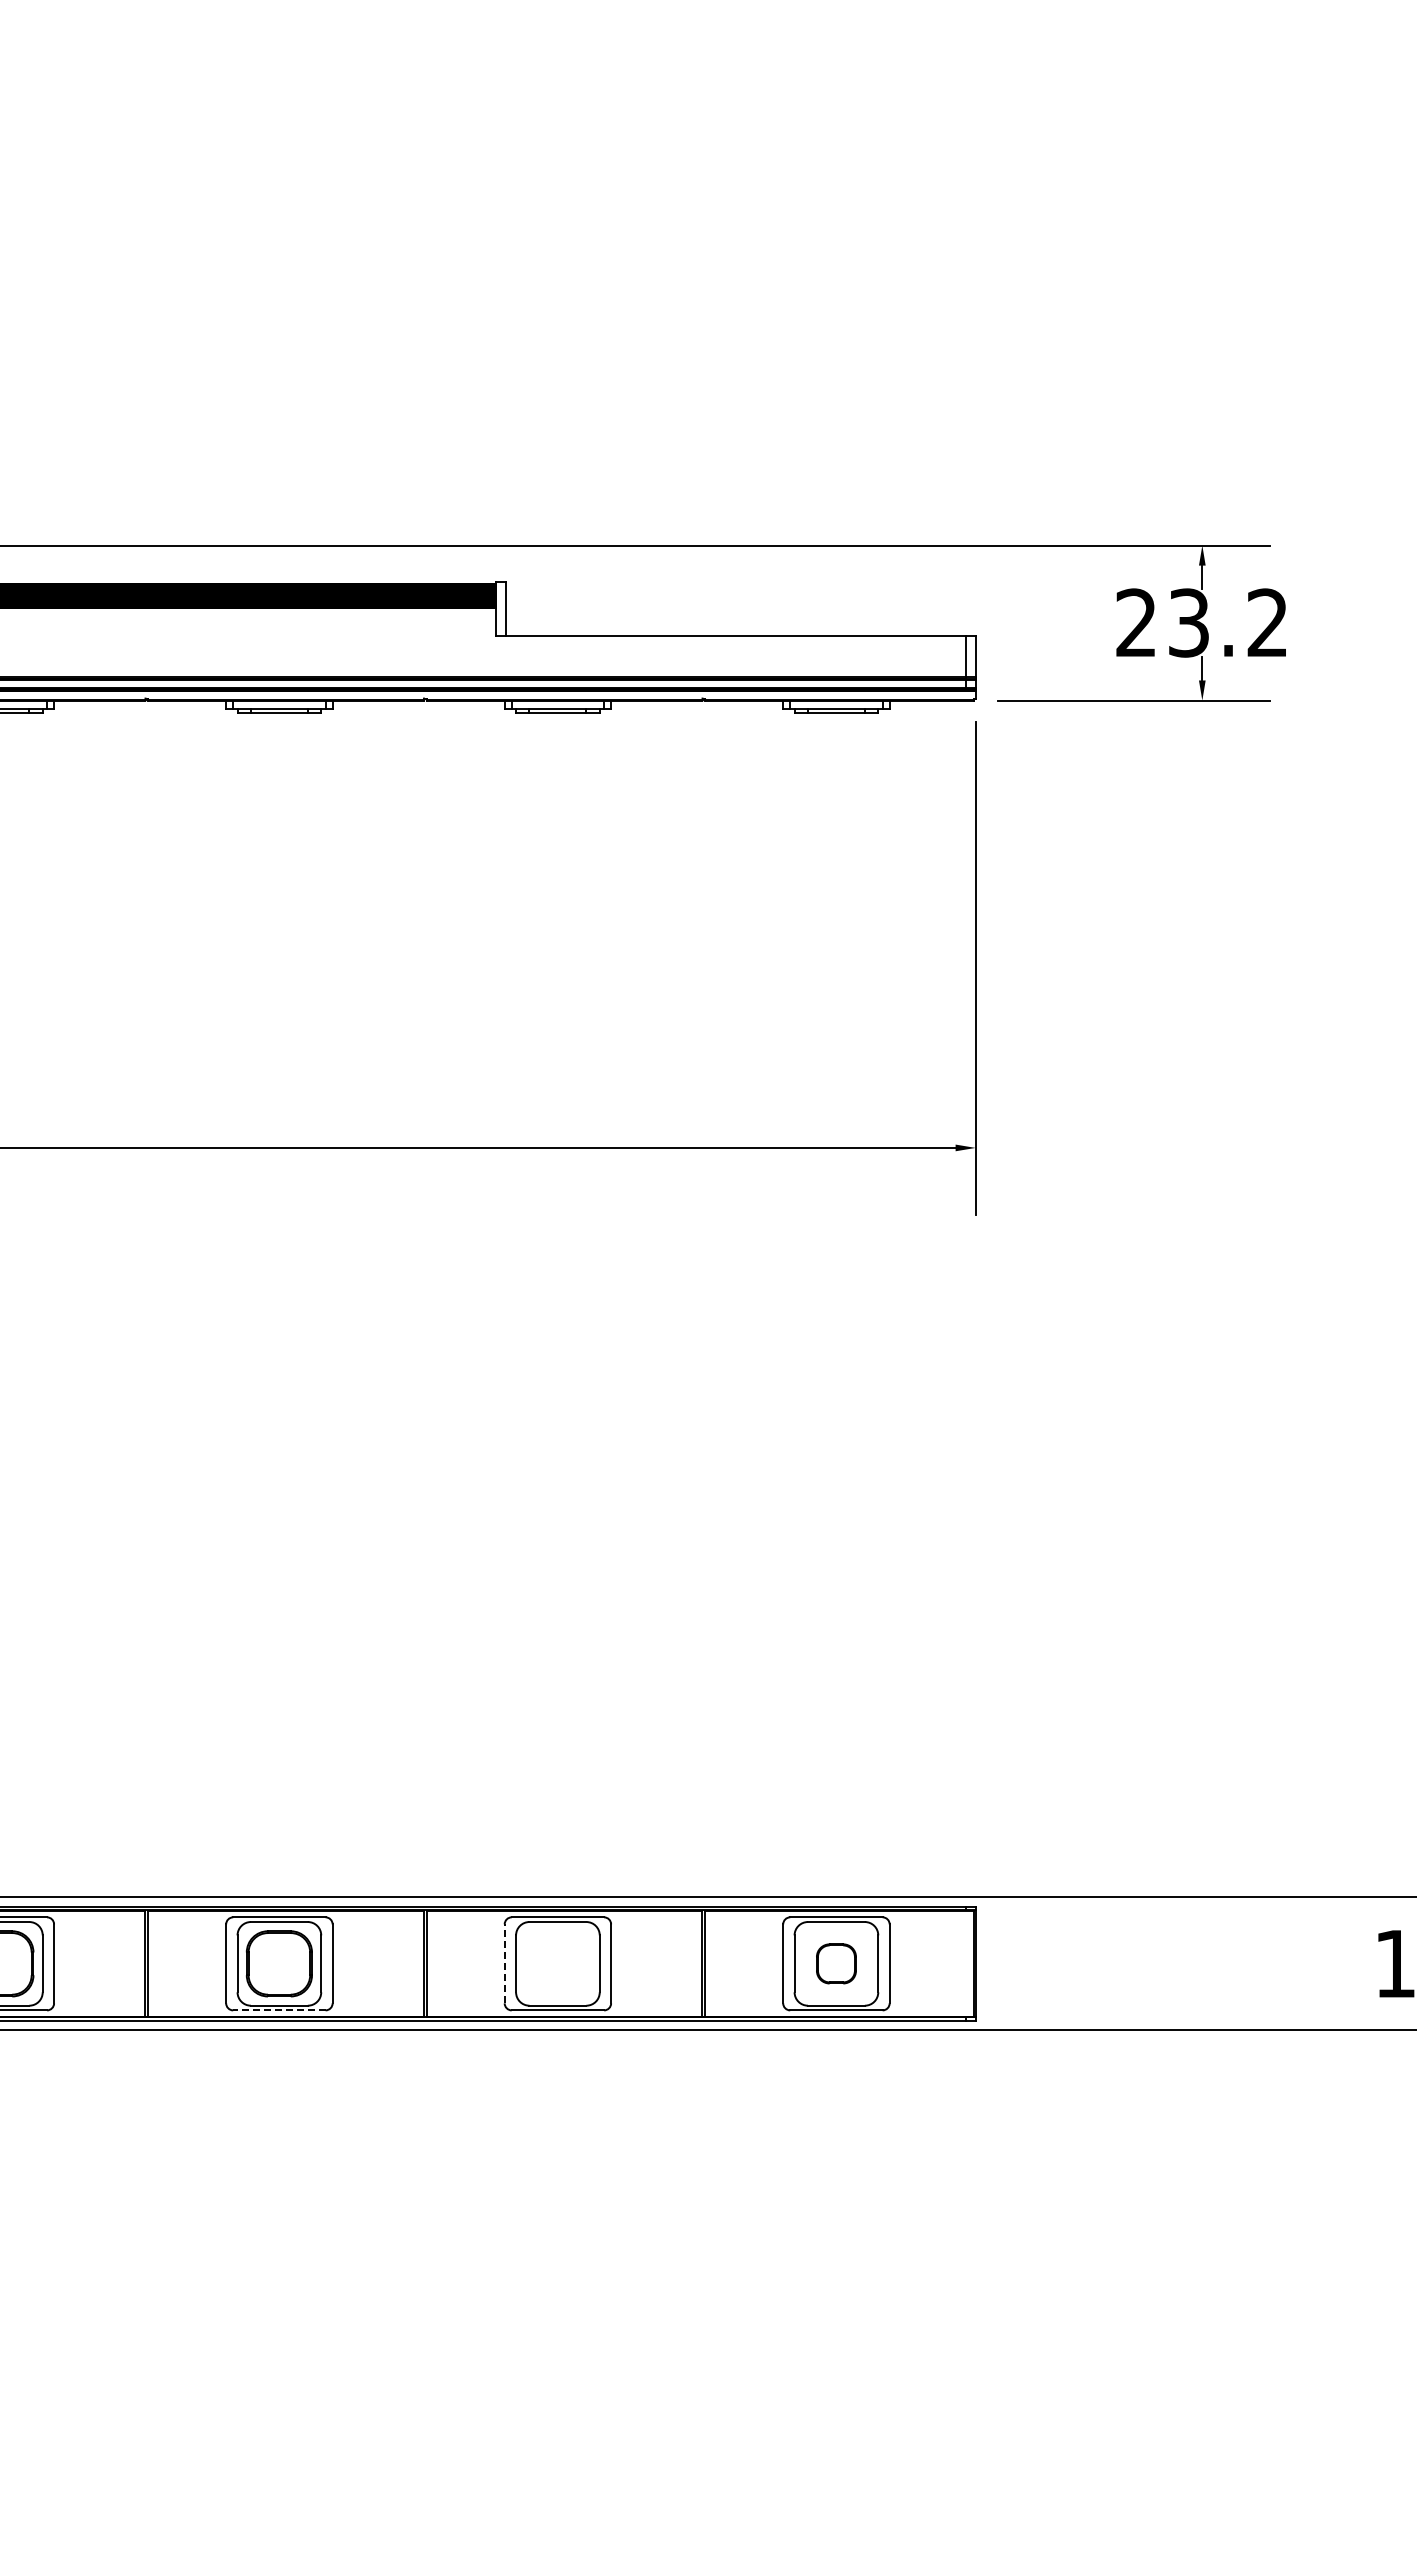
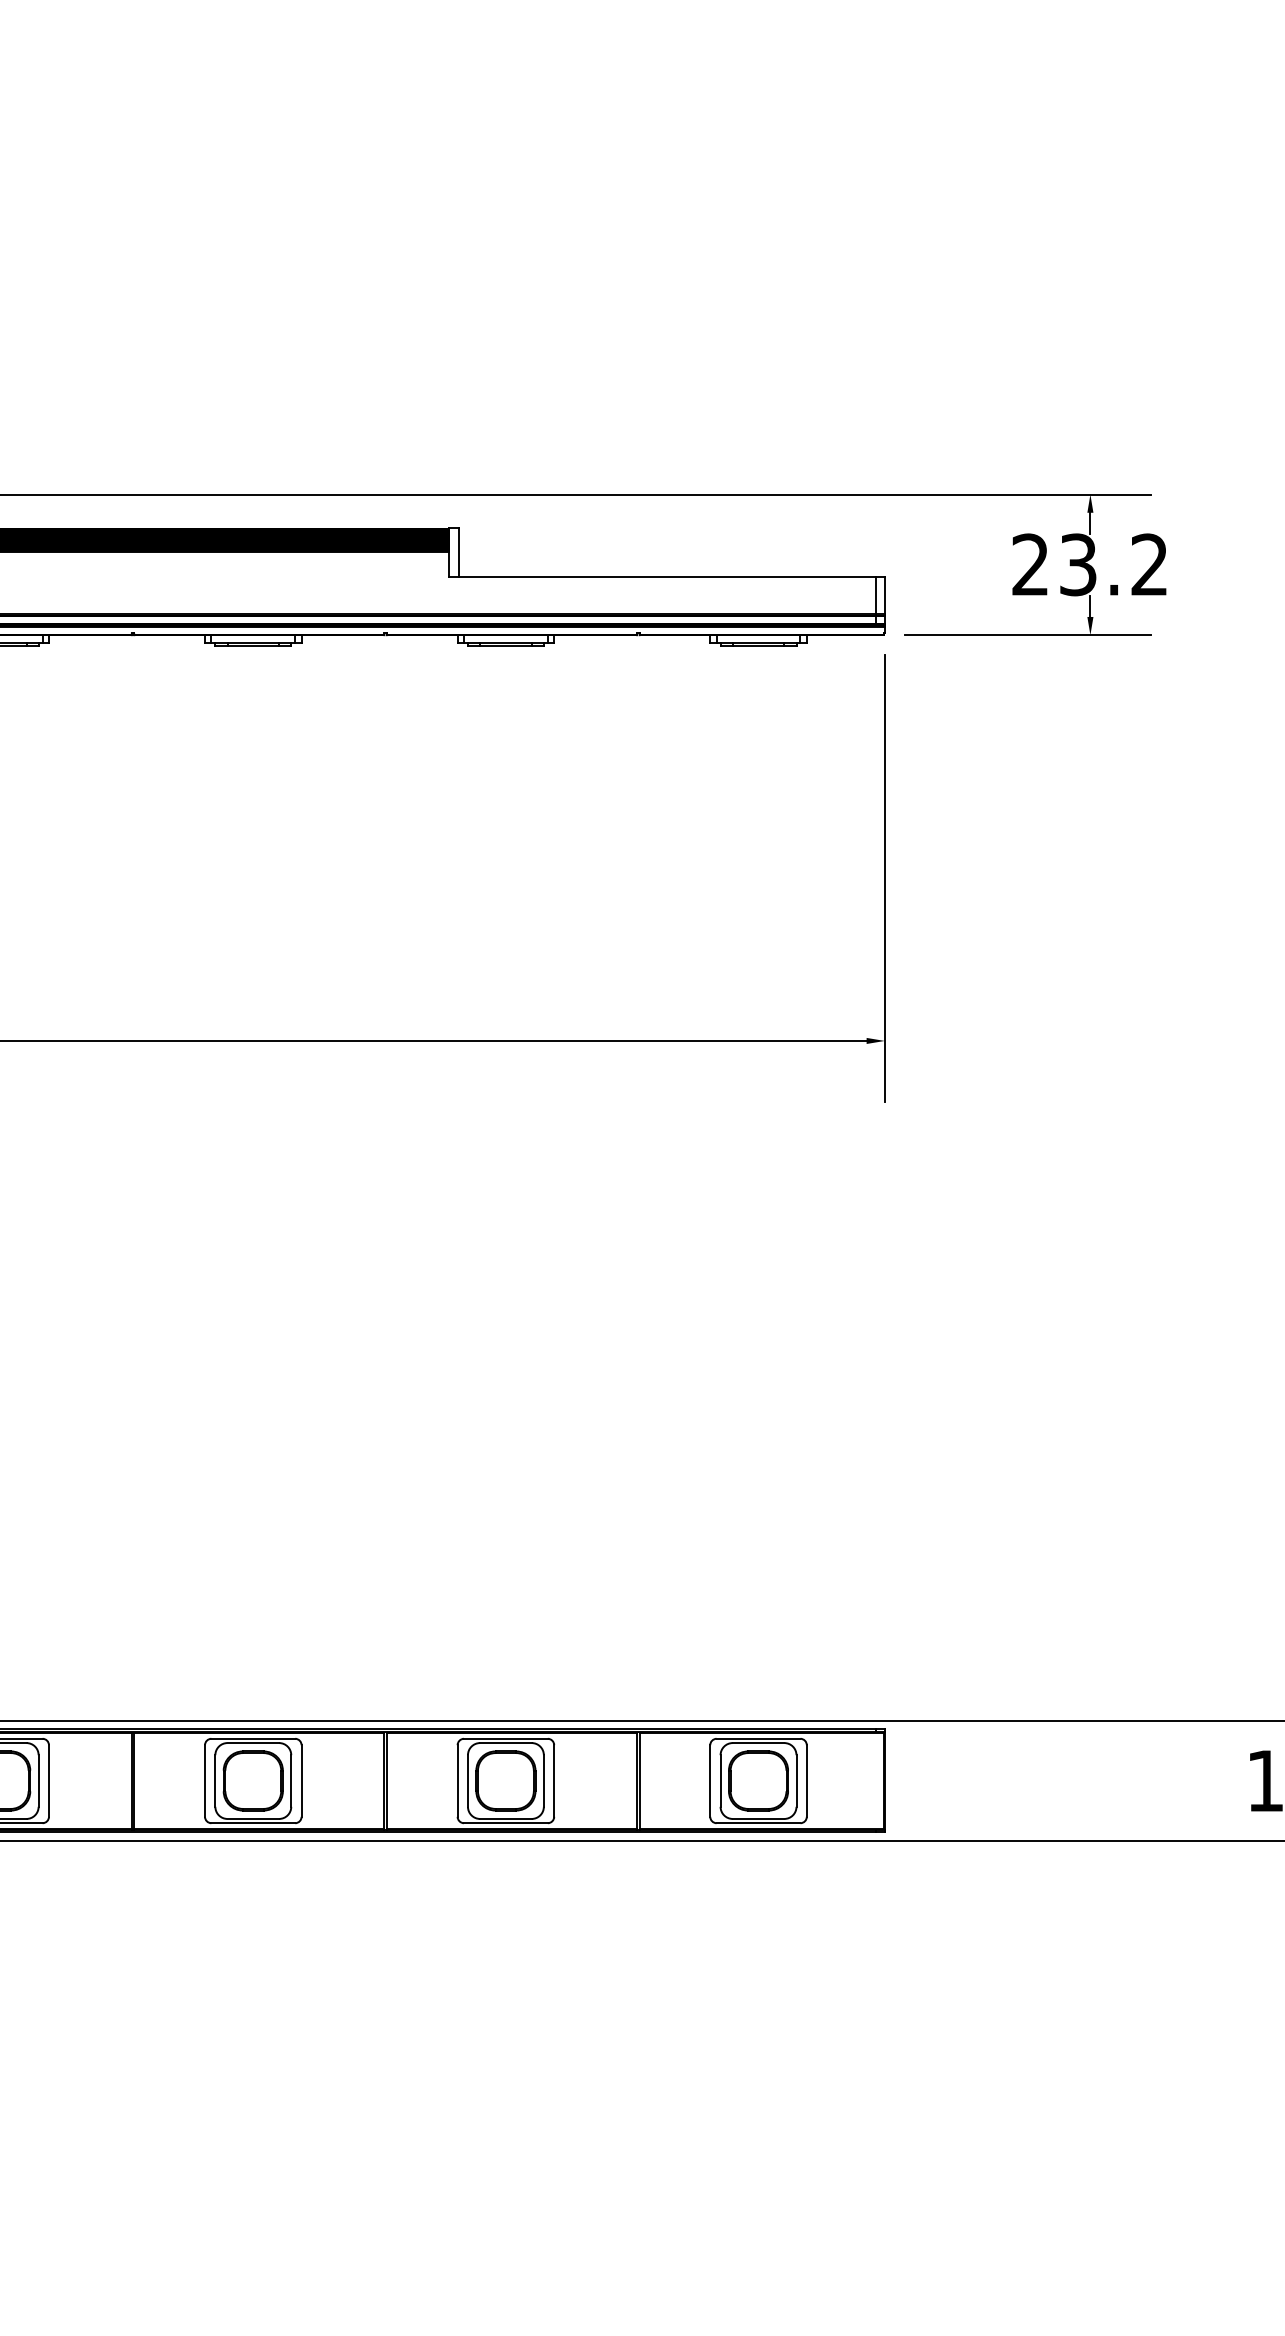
line: (504, 1963) -> (457, 1780), dashed -> solid
part: (557, 1963) -> (505, 1780), added
part: (836, 1963) -> (758, 1780), size x1.67
line: (278, 2010) -> (252, 1823), dashed -> solid

